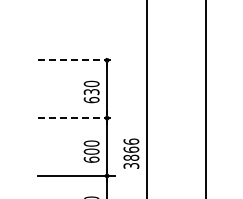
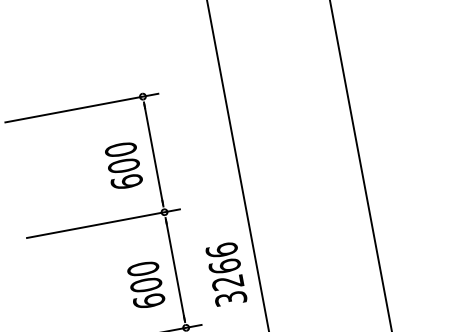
line: (77, 60) -> (83, 108), dashed -> solid
text: (91, 91) -> (123, 164), 630 -> 600
line: (77, 118) -> (105, 224), dashed -> solid
text: (131, 157) -> (228, 281), 3866 -> 3266

